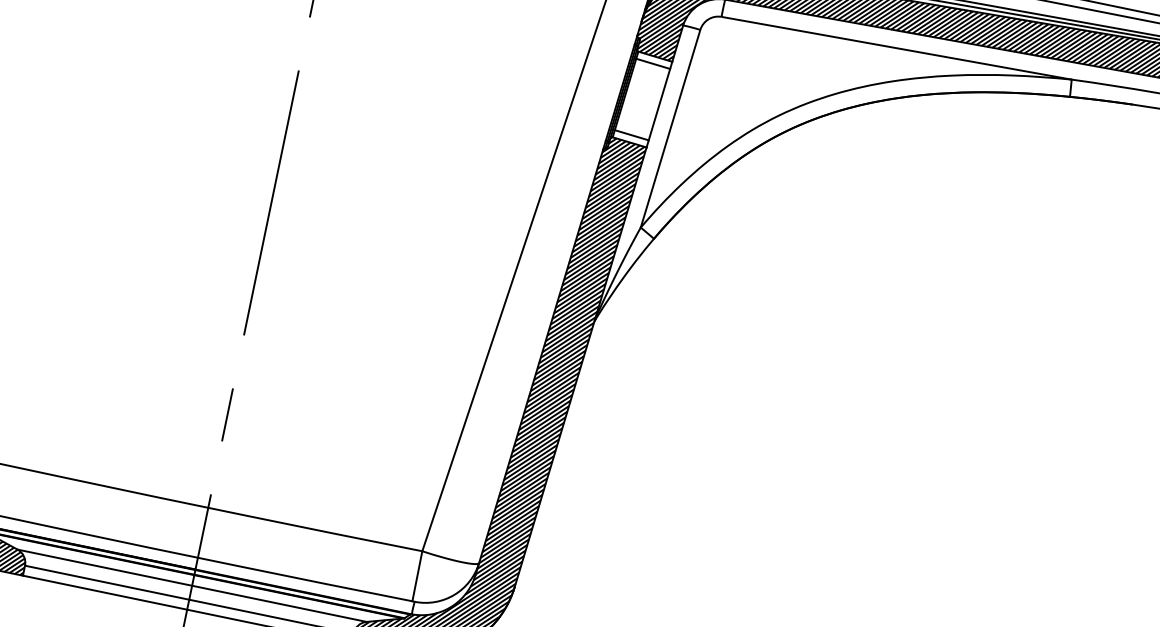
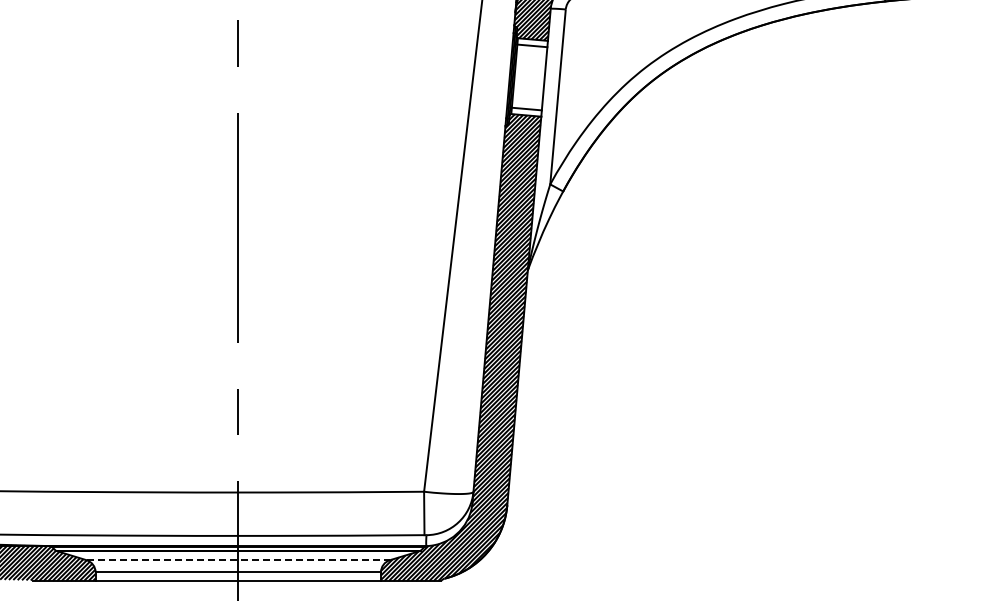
line: (192, 586) -> (238, 560), solid -> dashed

